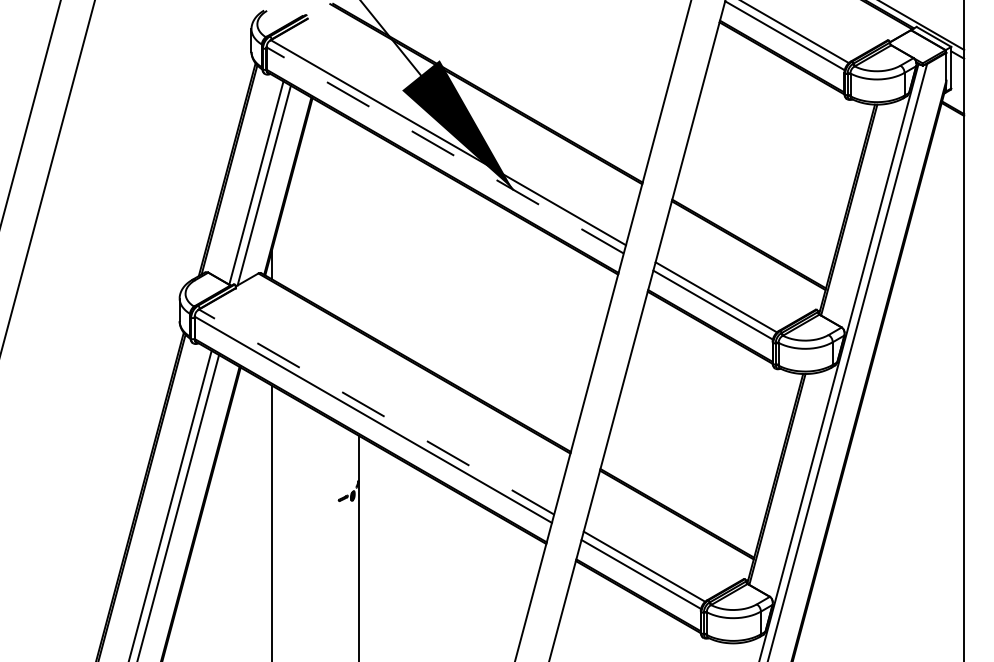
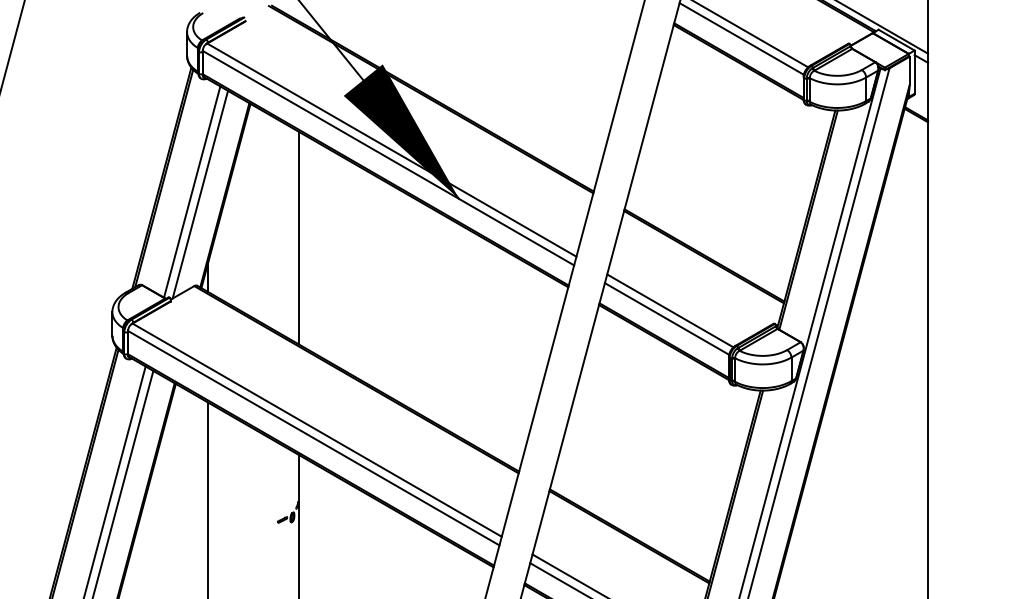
line: (444, 150) -> (387, 158), dashed -> solid
line: (358, 226) -> (298, 237), added
line: (376, 411) -> (317, 429), dashed -> solid

